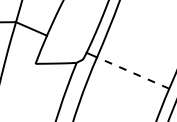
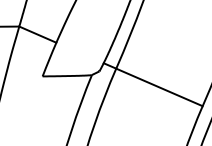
line: (132, 72) -> (158, 86), dashed -> solid

